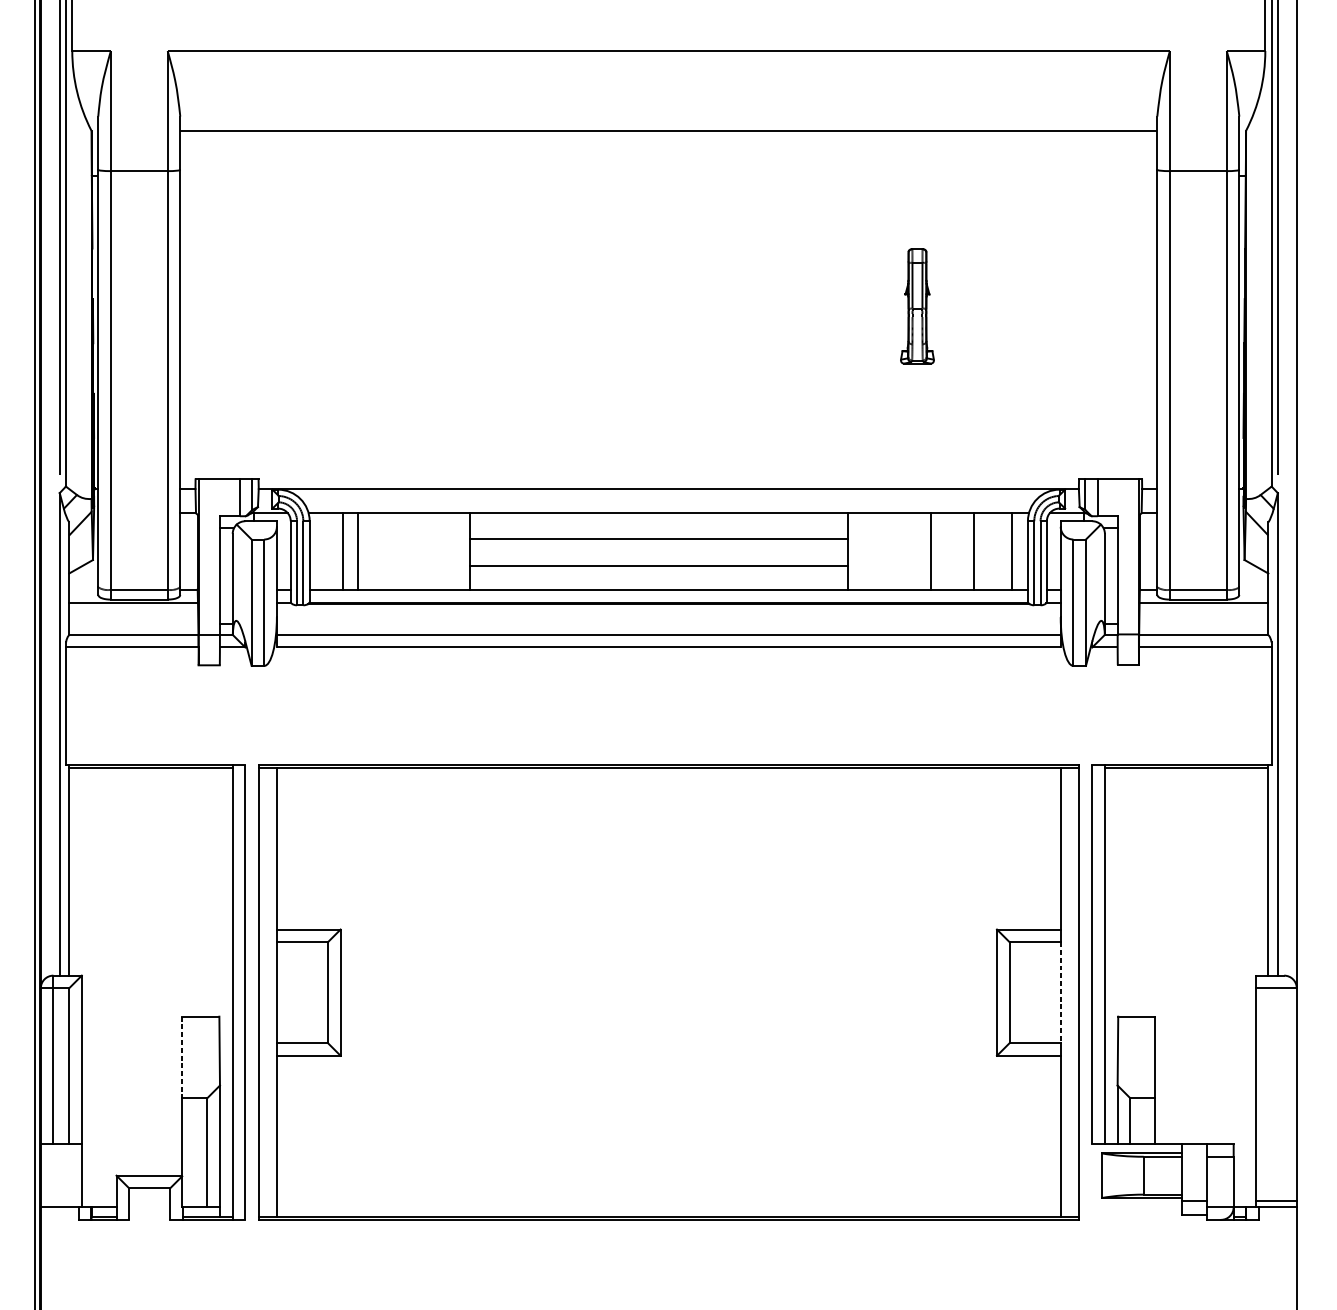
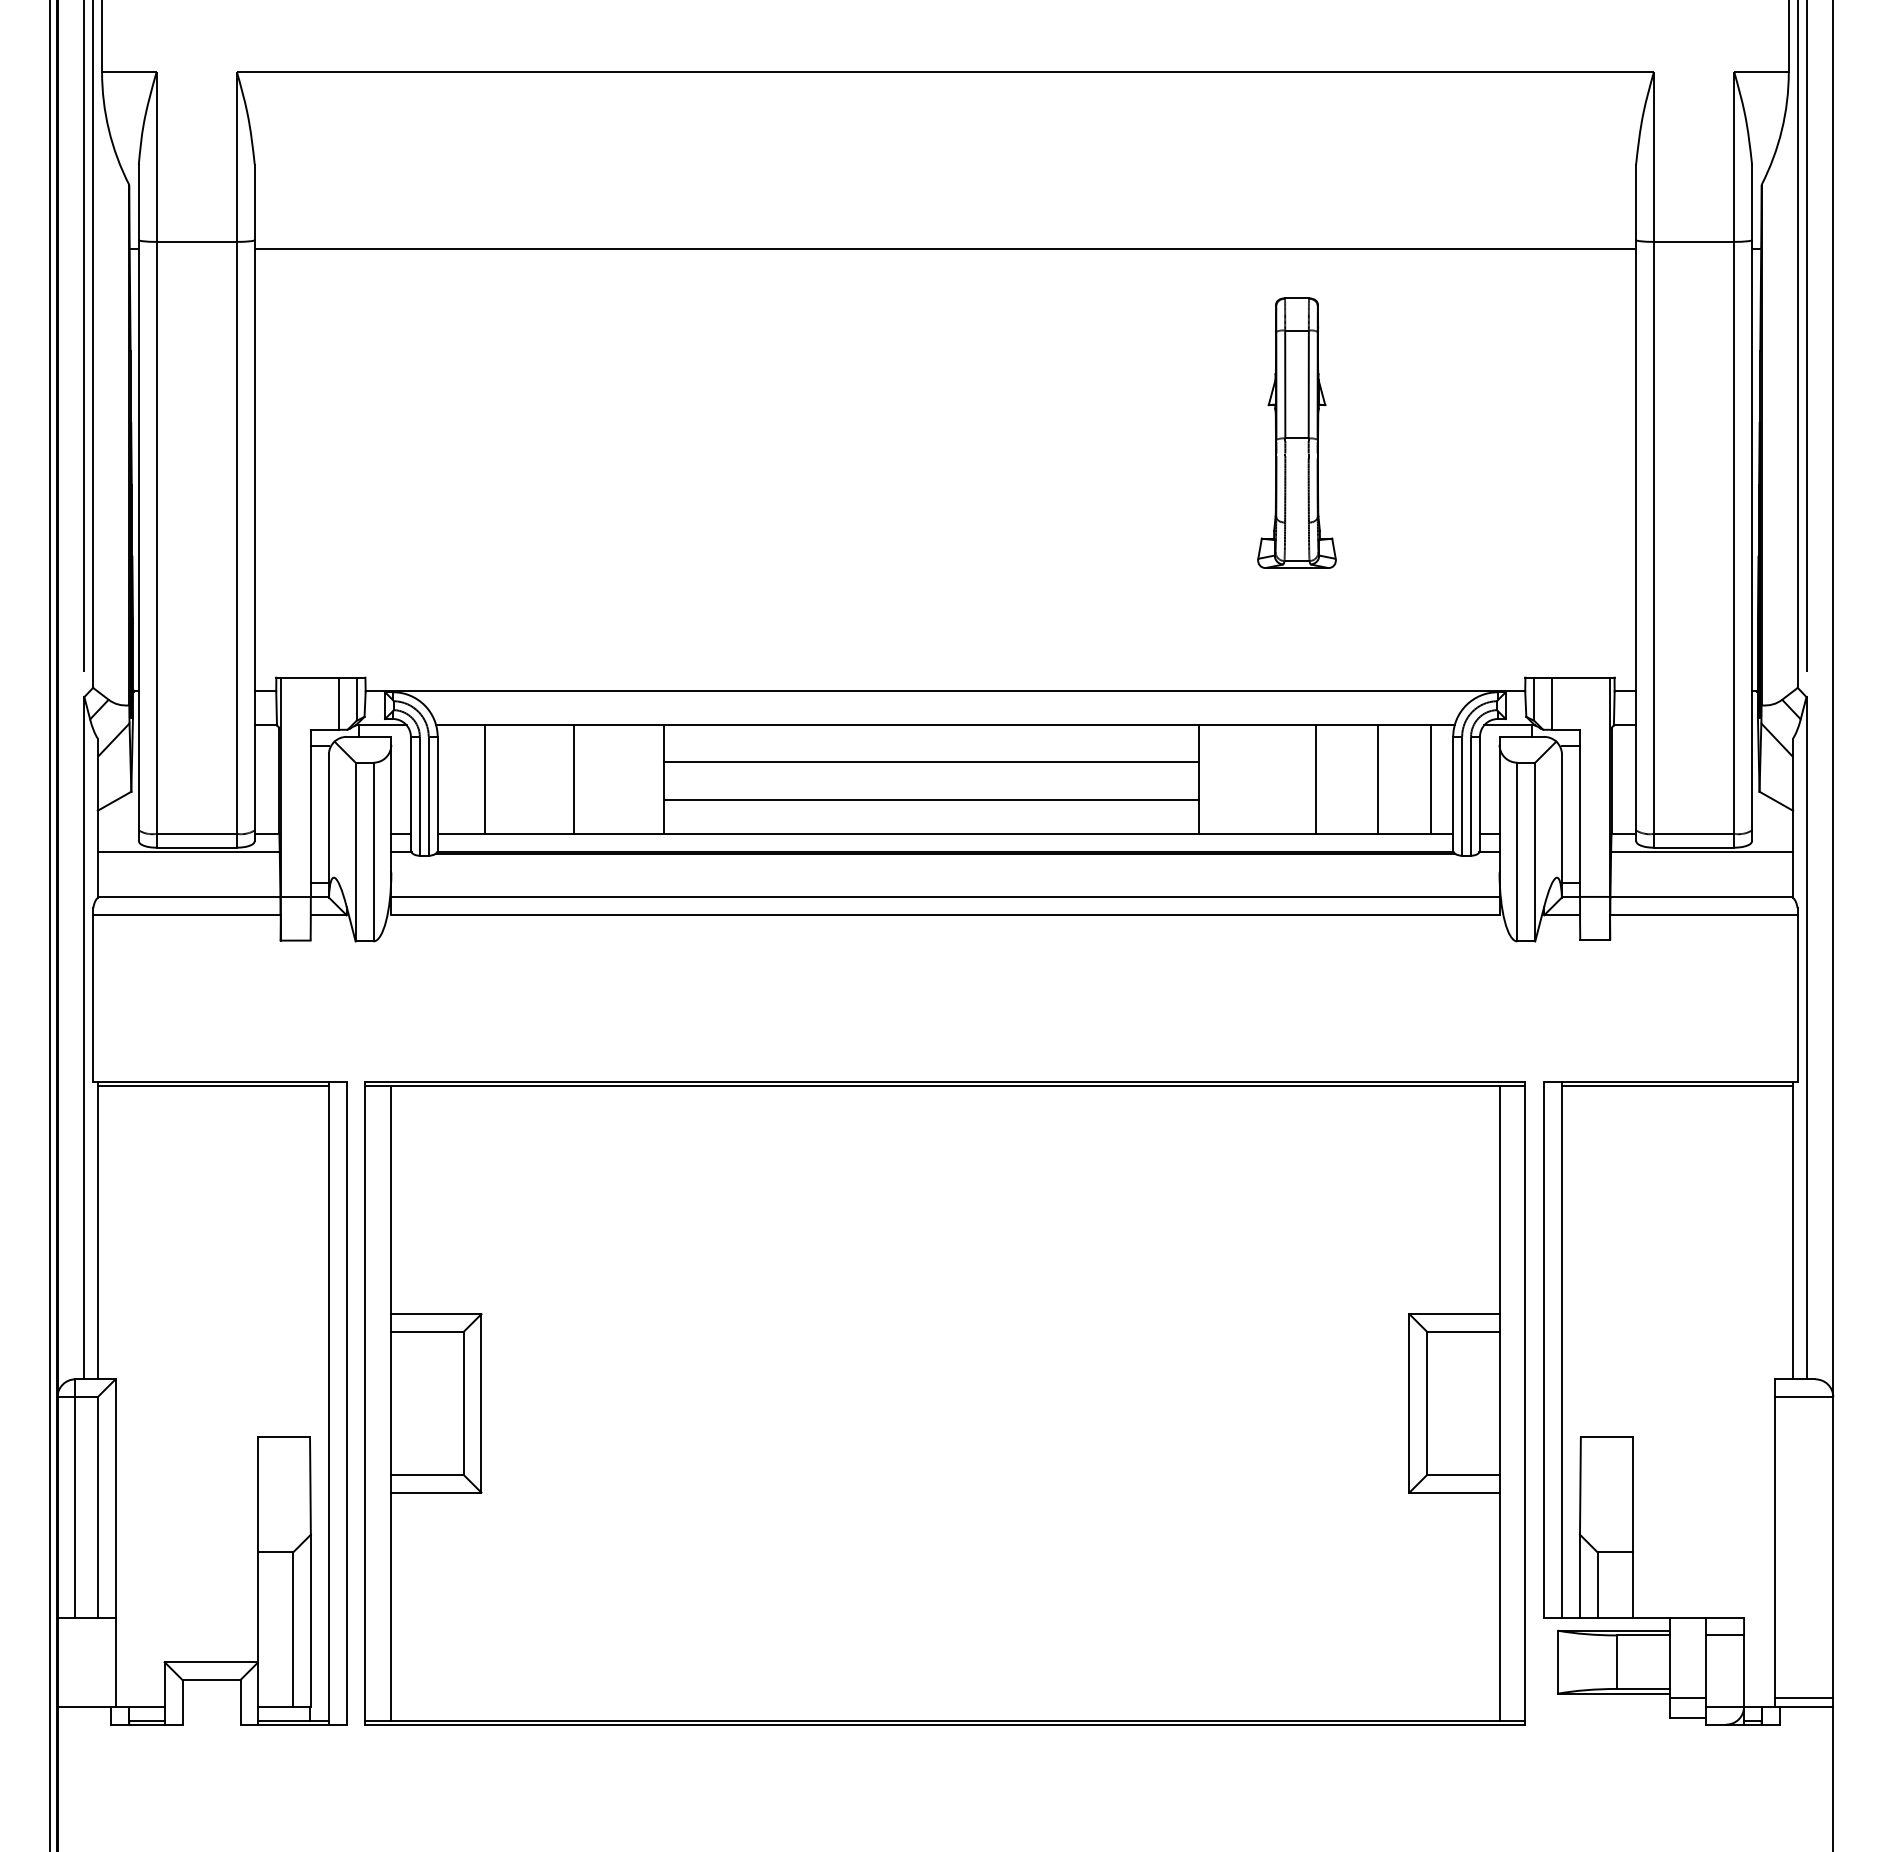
line: (668, 131) -> (945, 248), moved
part: (917, 305) -> (1296, 432), size x1.67
line: (358, 551) -> (574, 779), moved
line: (1060, 992) -> (1499, 1403), dashed -> solid
line: (182, 1057) -> (257, 1494), dashed -> solid

